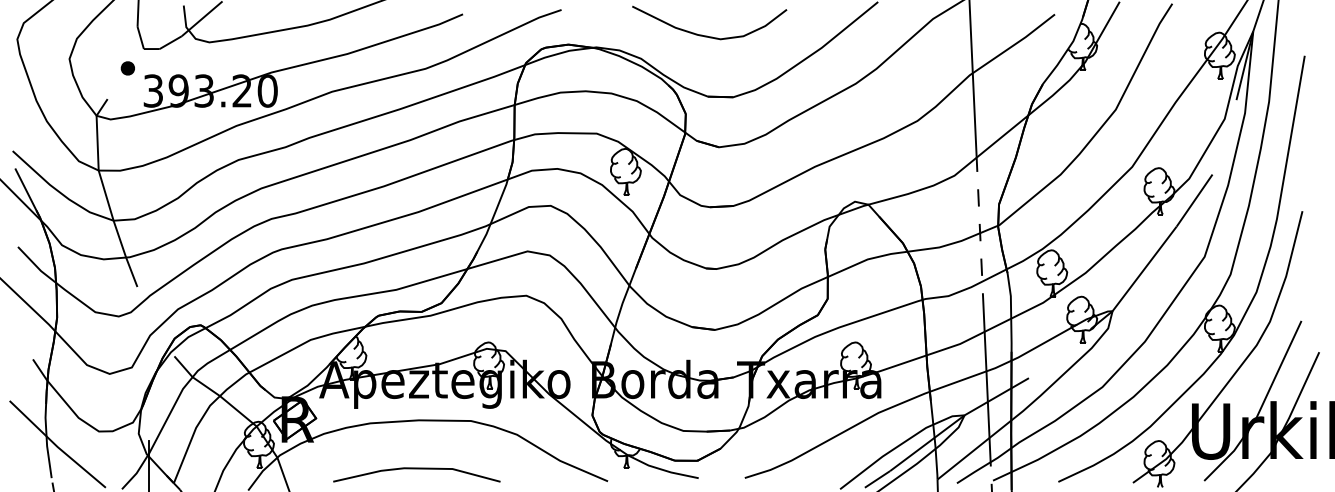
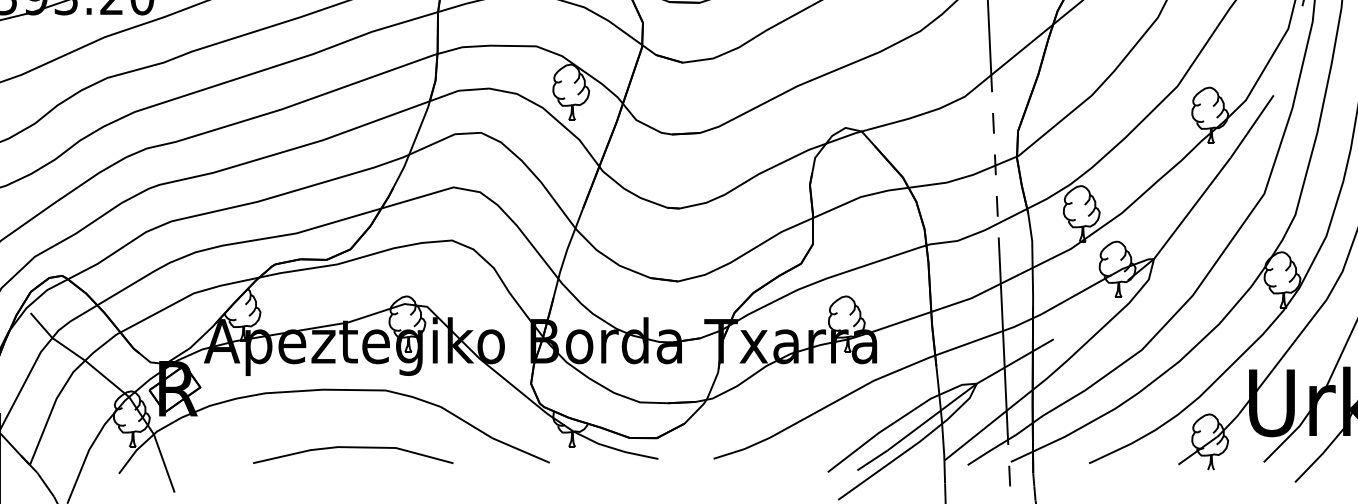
line: (416, 469) -> (352, 448), moved

